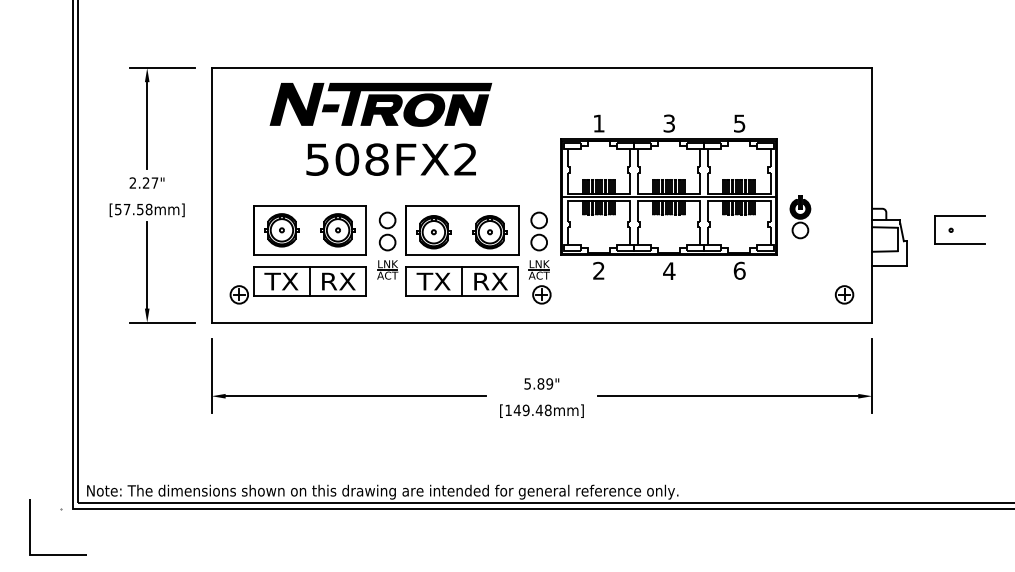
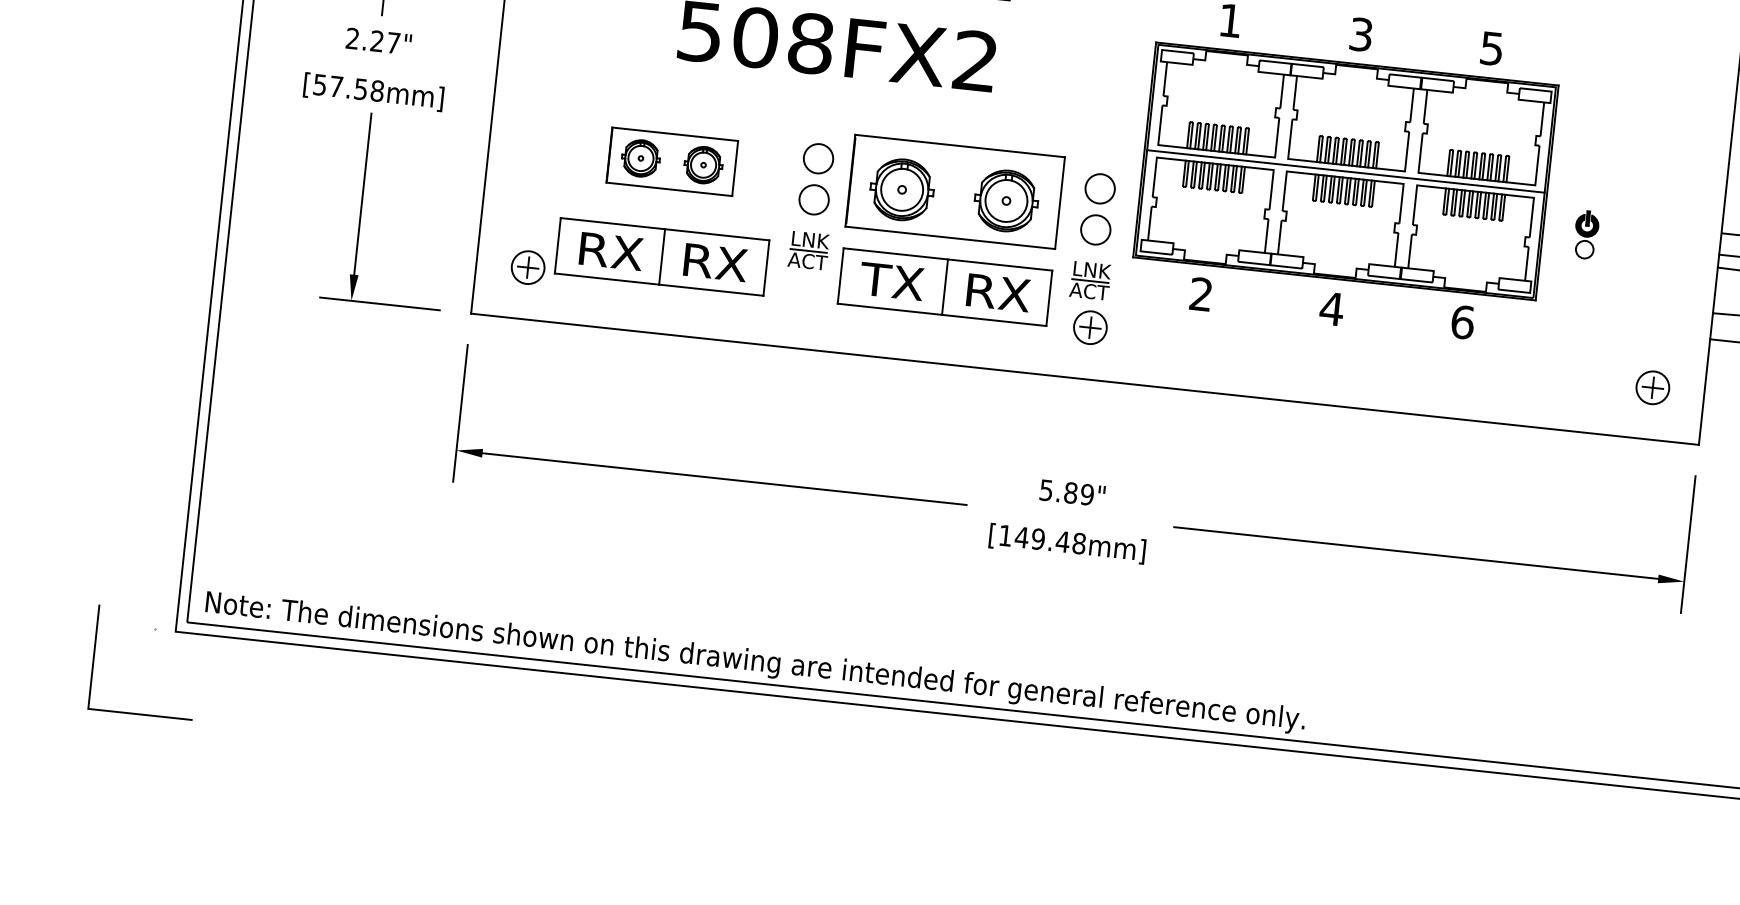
part: (800, 217) -> (1586, 235), size x0.6
part: (309, 230) -> (671, 161), size x0.6
text: (281, 281) -> (609, 251), TX -> RX

